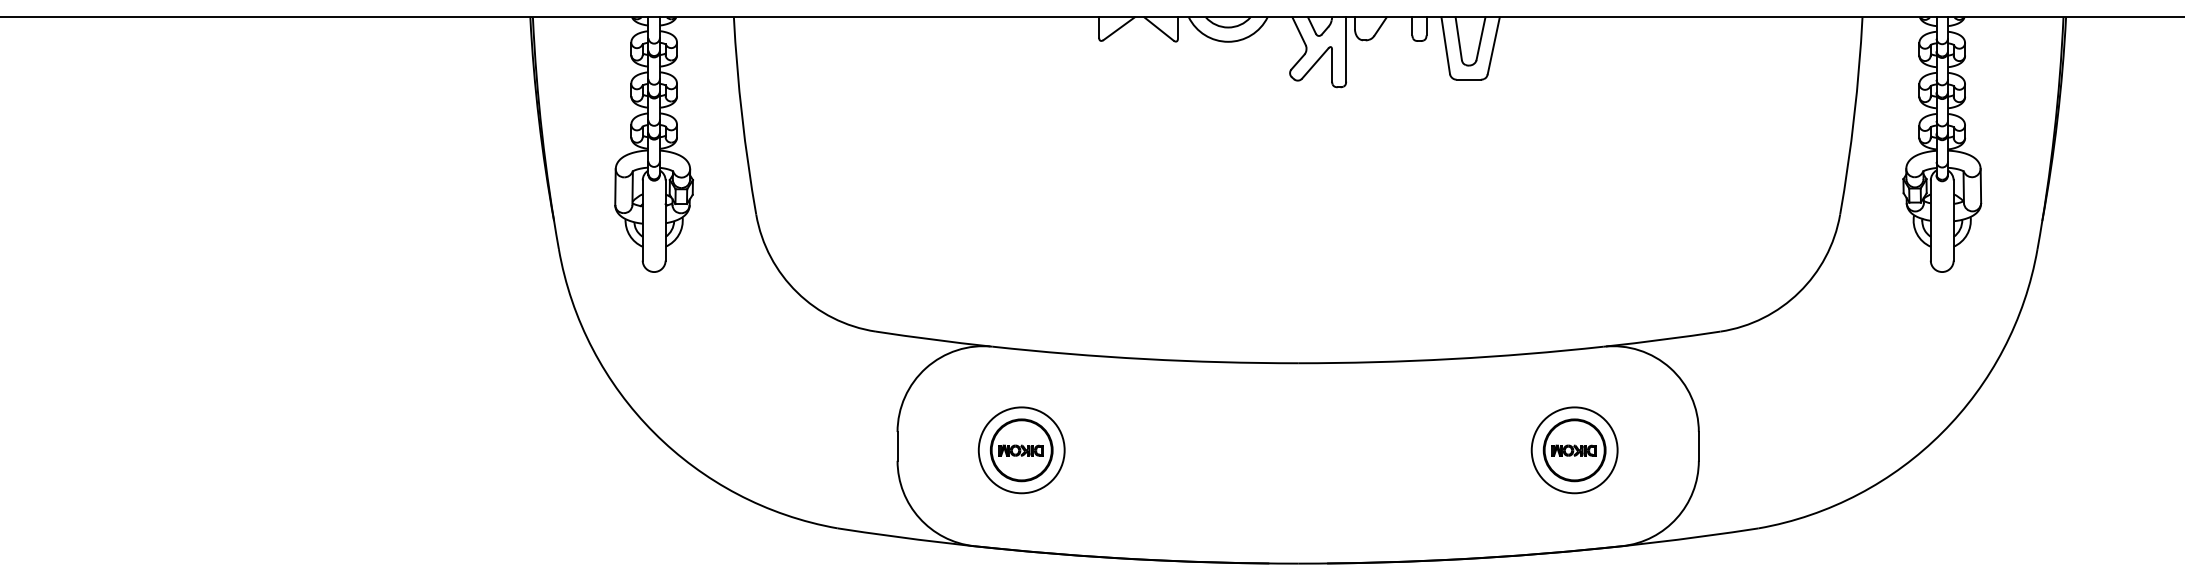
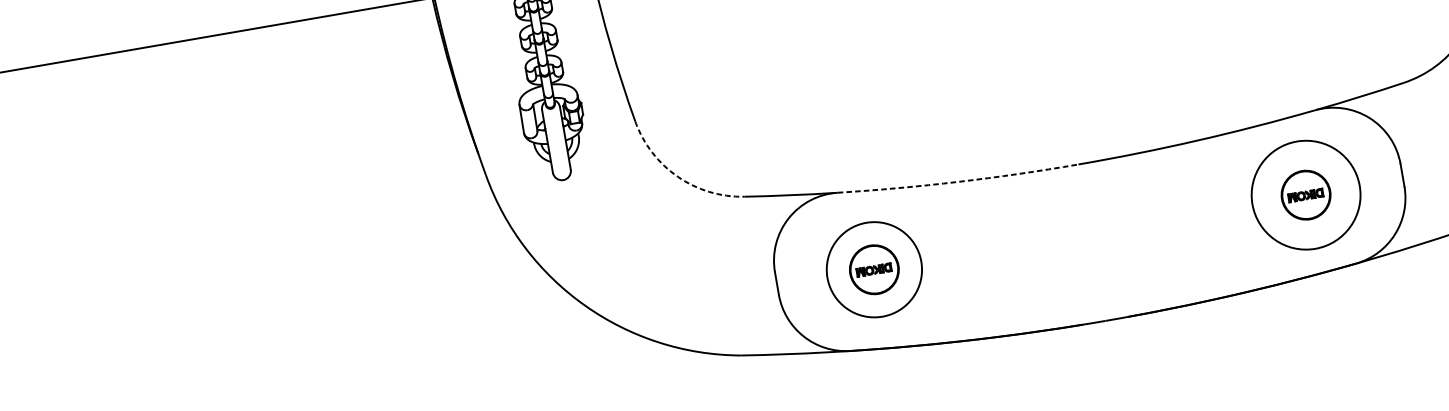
arc: (797, 292) -> (678, 176), solid -> dashed
arc: (1145, 359) -> (958, 182), solid -> dashed
circle: (1021, 450) -> (874, 269), size x1.4
circle: (1574, 450) -> (1305, 195), size x1.6

